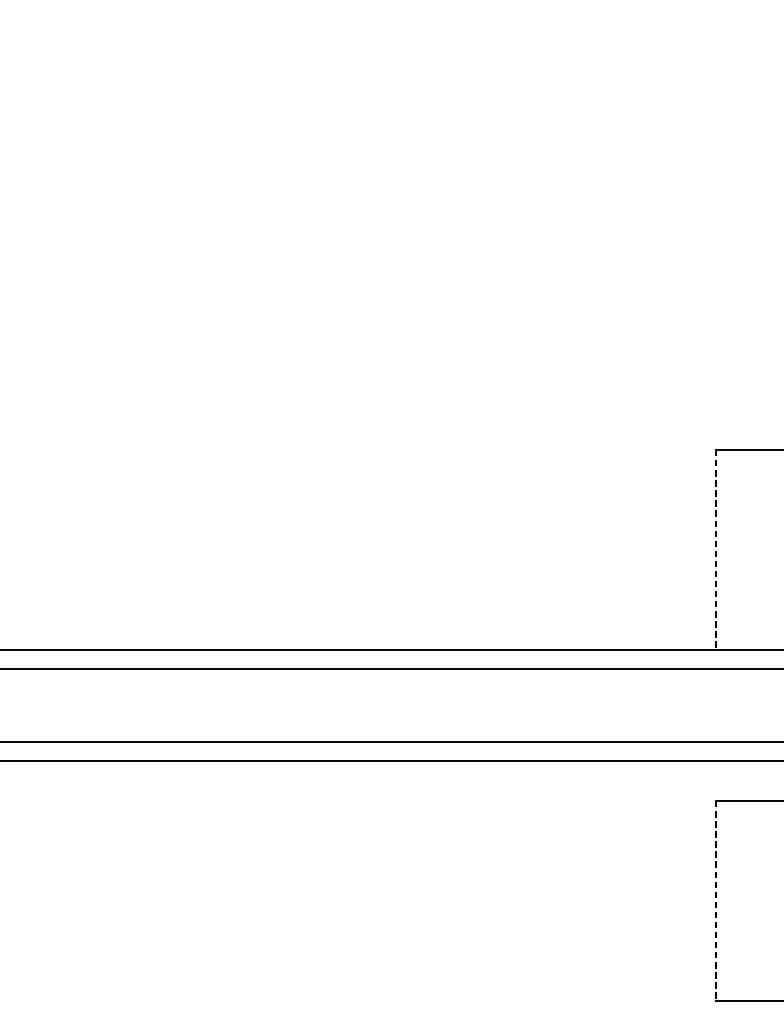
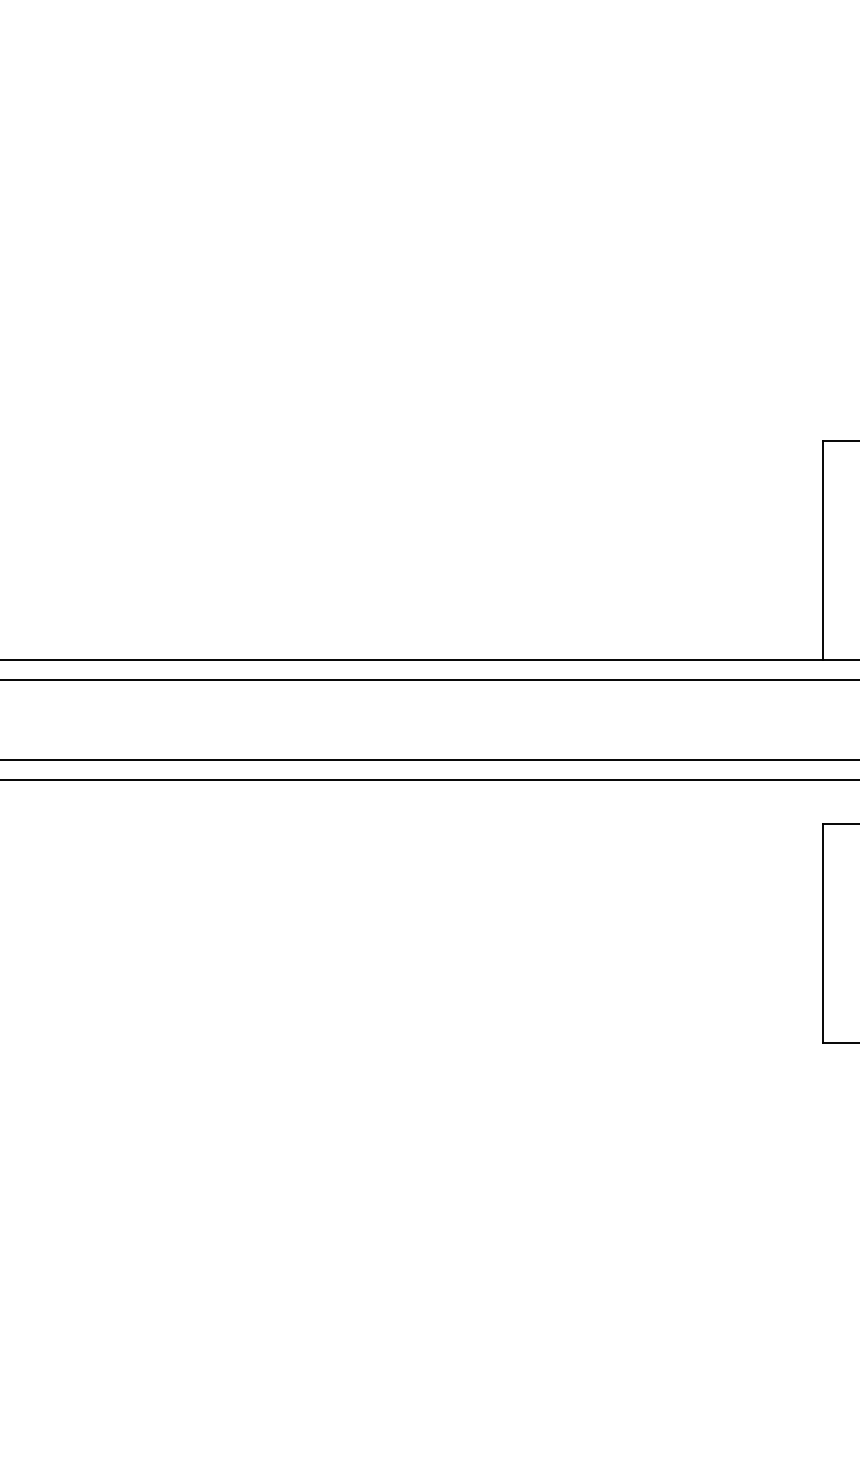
line: (716, 550) -> (823, 550), dashed -> solid
line: (716, 901) -> (823, 934), dashed -> solid

